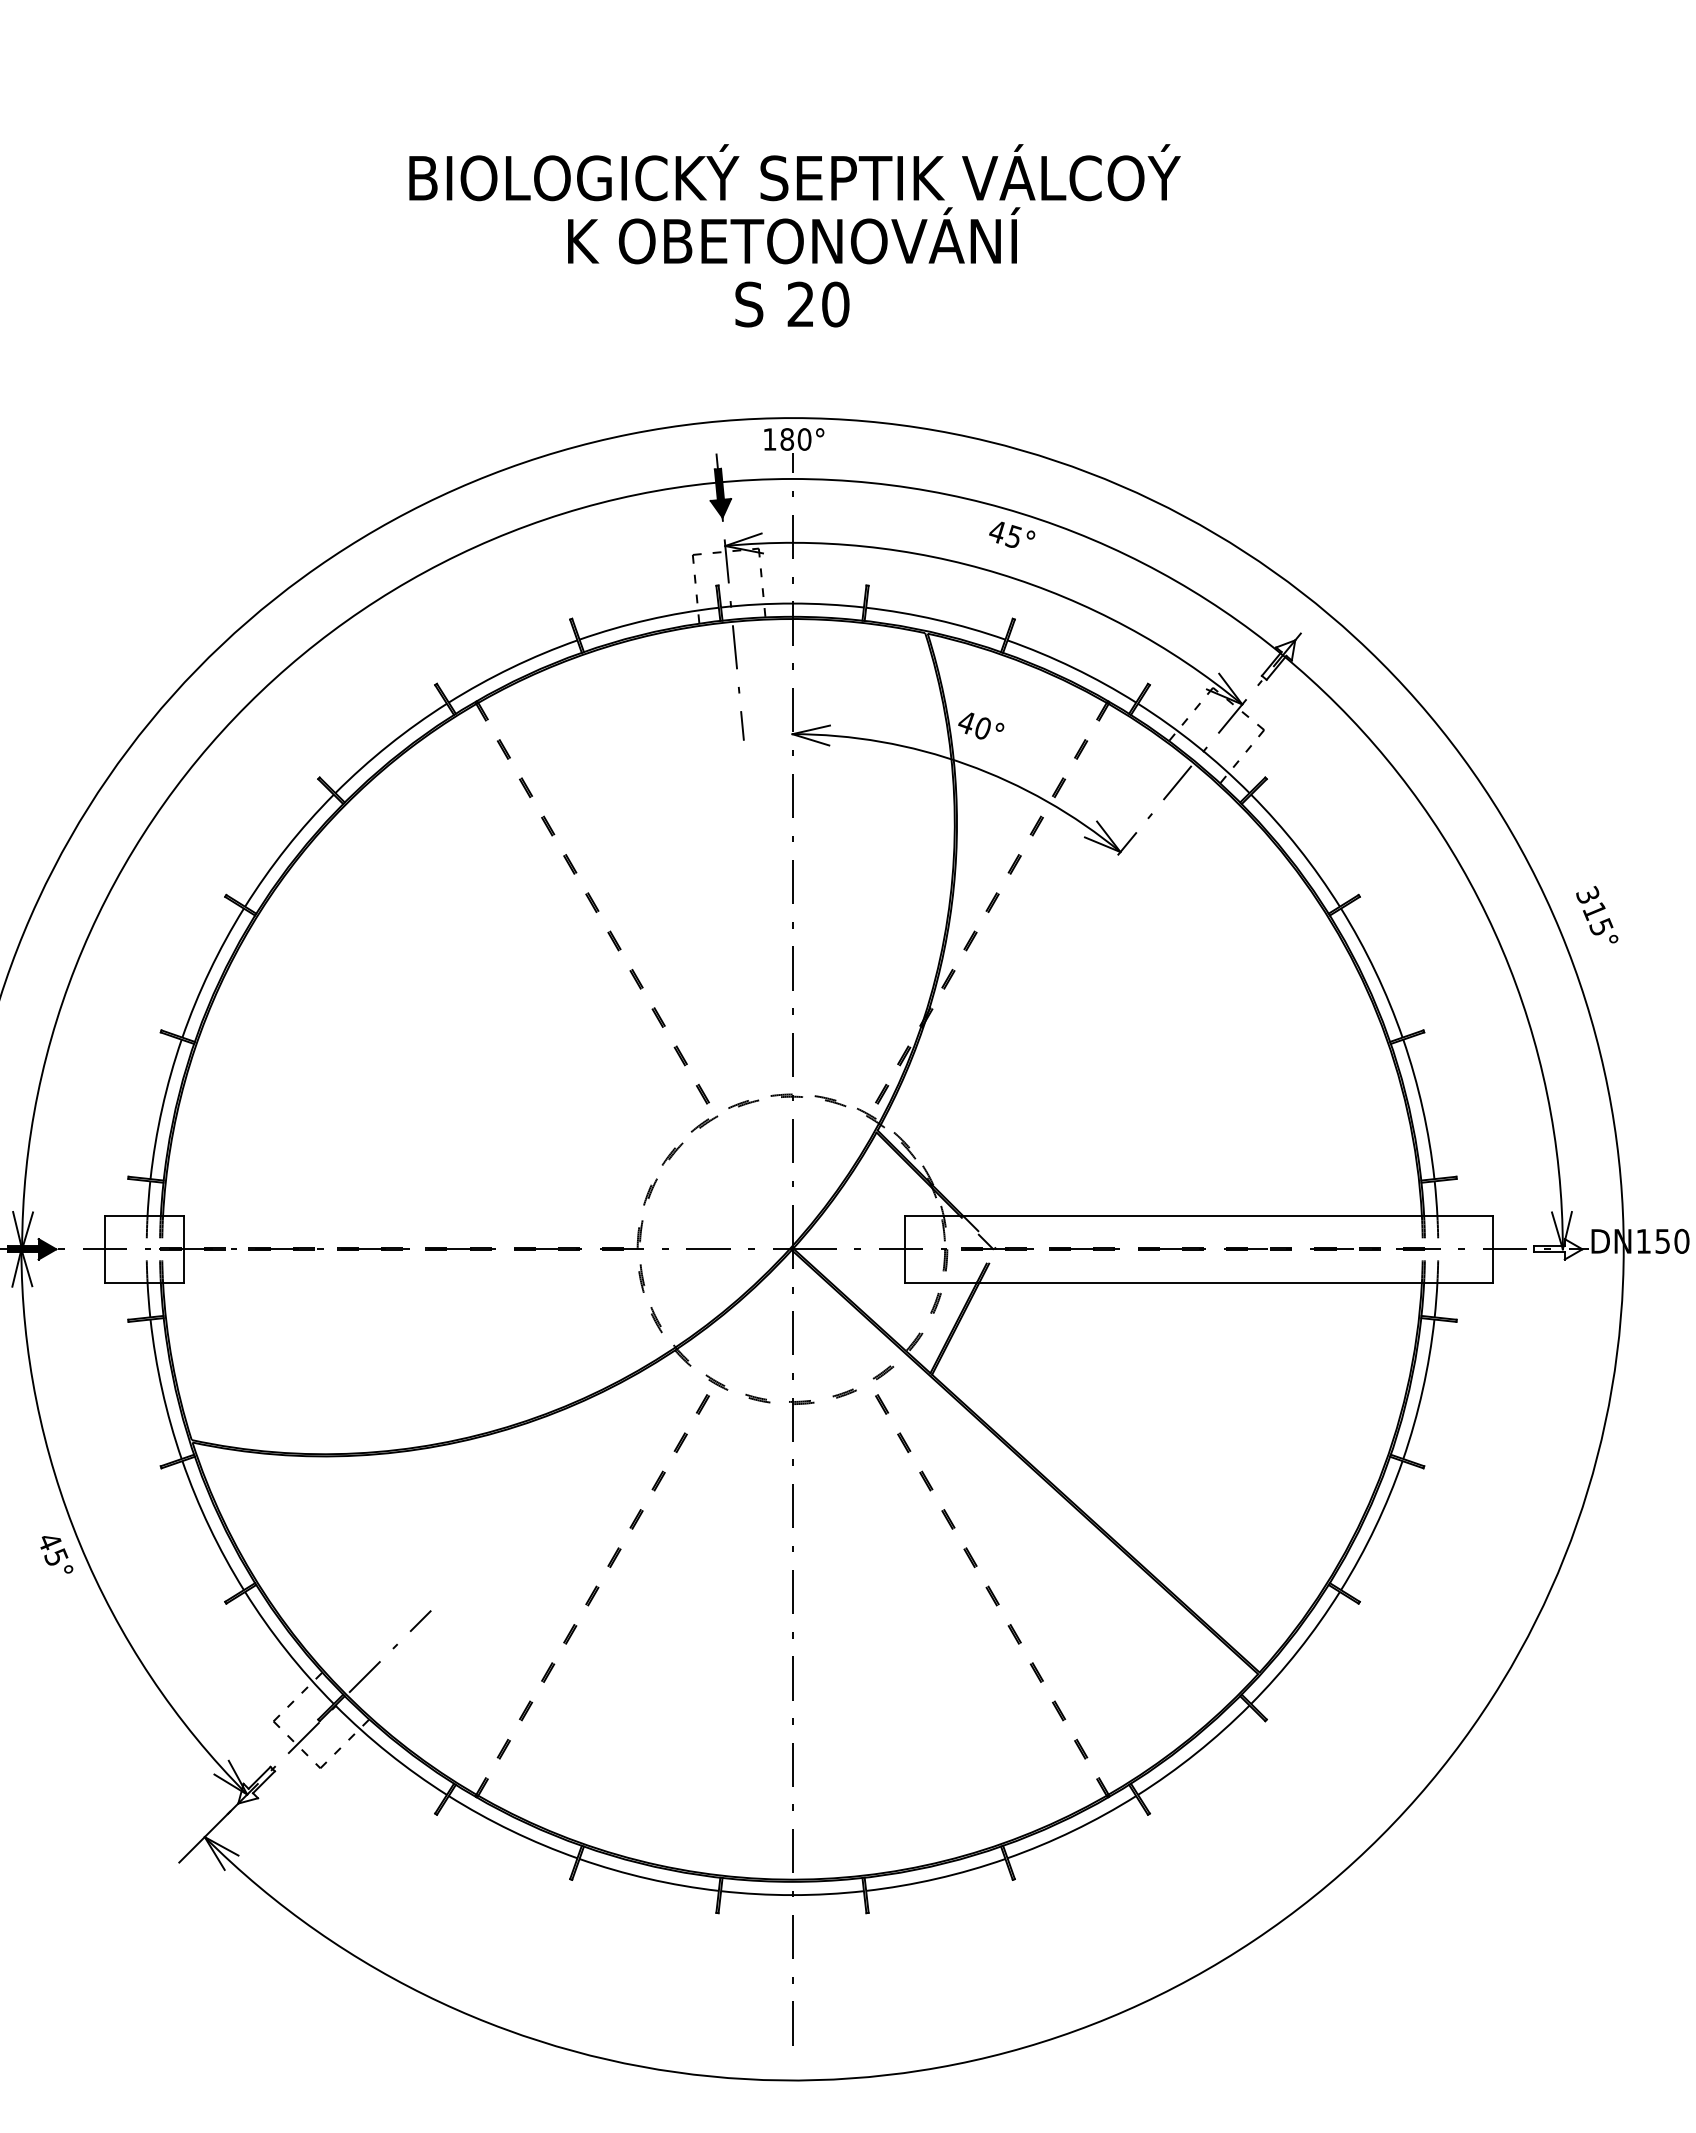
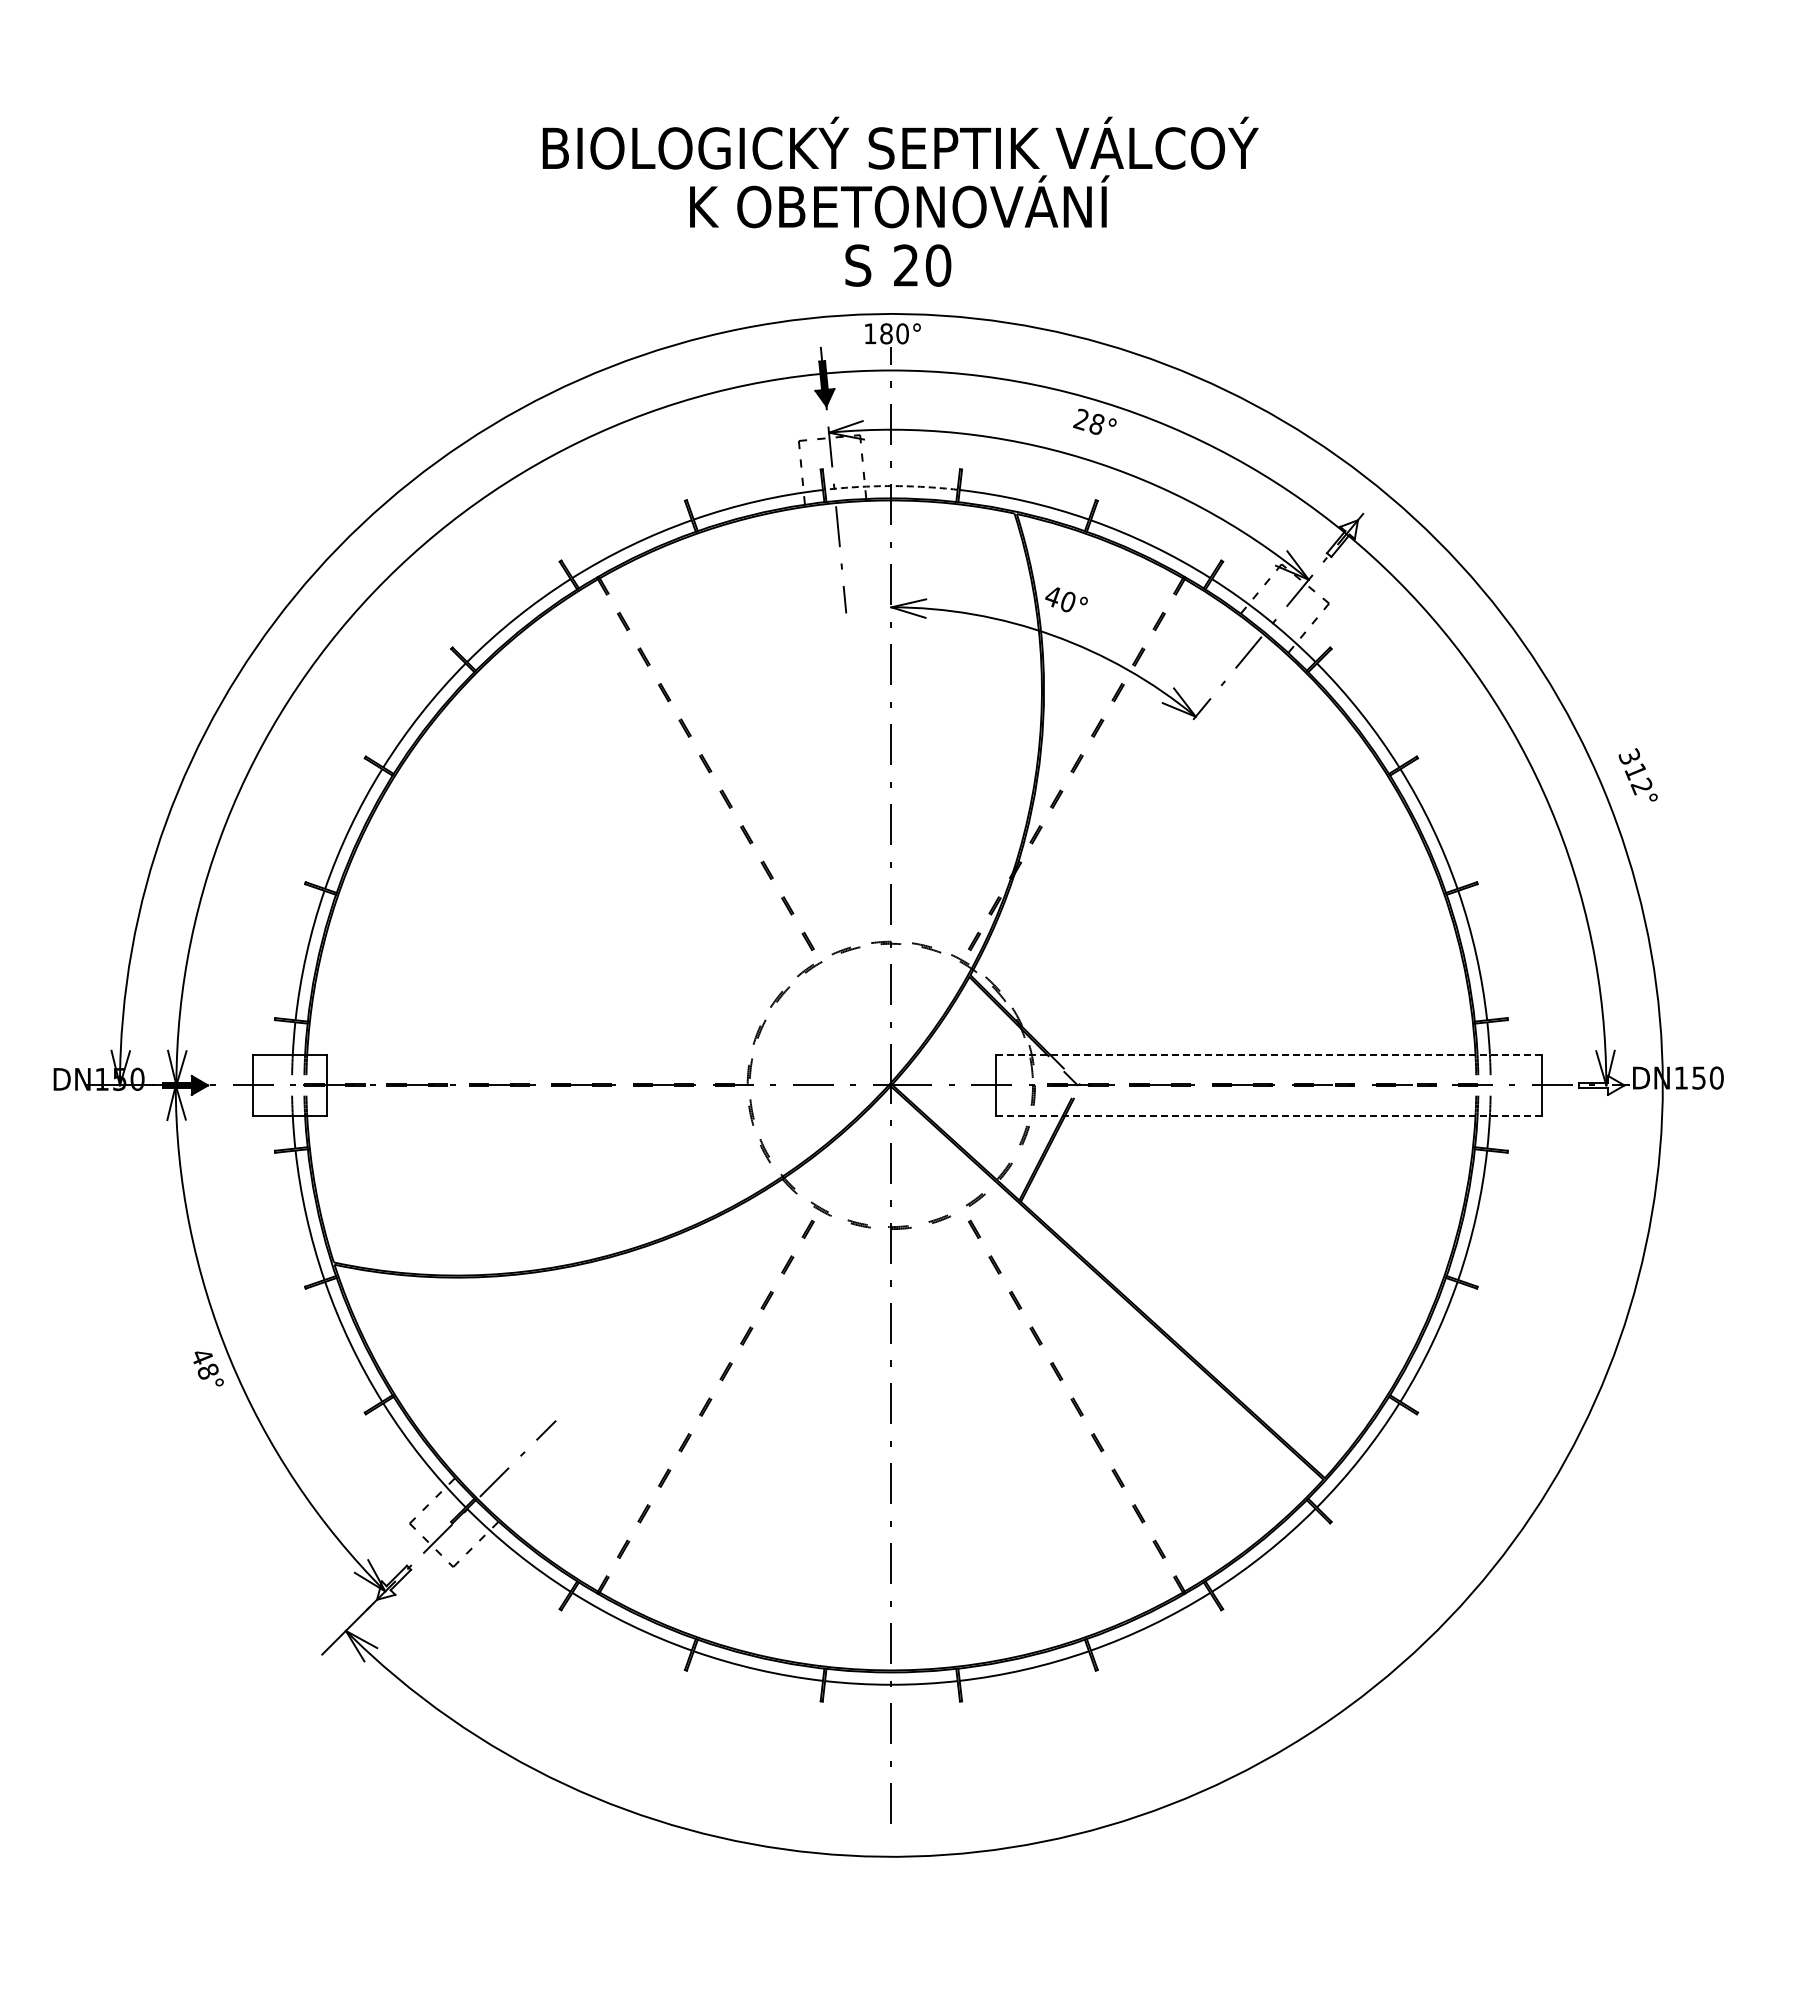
text: (794, 235) -> (900, 201), moved
text: (1004, 533) -> (1088, 421), 45° -> 28°
arc: (792, 603) -> (891, 486), solid -> dashed
text: (1600, 927) -> (1641, 786), 315° -> 312°
line: (1198, 1216) -> (1268, 1054), solid -> dashed
line: (1198, 1282) -> (1268, 1116), solid -> dashed
text: (56, 1557) -> (208, 1371), 45° -> 48°

